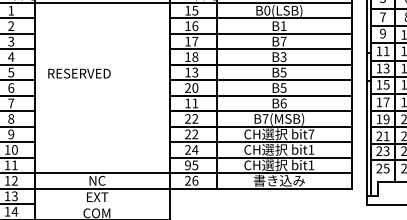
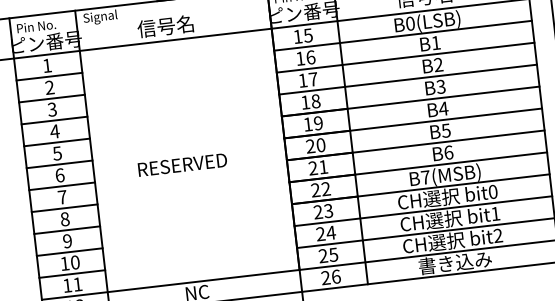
text: (283, 41) -> (438, 64), B7 -> B2
text: (195, 72) -> (318, 123), 13 -> 19
text: (283, 72) -> (443, 108), B5 -> B4
text: (79, 73) -> (182, 164), moved
text: (187, 103) -> (312, 168), 11 -> 21
text: (195, 134) -> (328, 211), 22 -> 23
text: (311, 134) -> (493, 192), bit7 -> bit0
text: (187, 165) -> (322, 256), 95 -> 25
text: (311, 165) -> (498, 235), bit1 -> bit2

